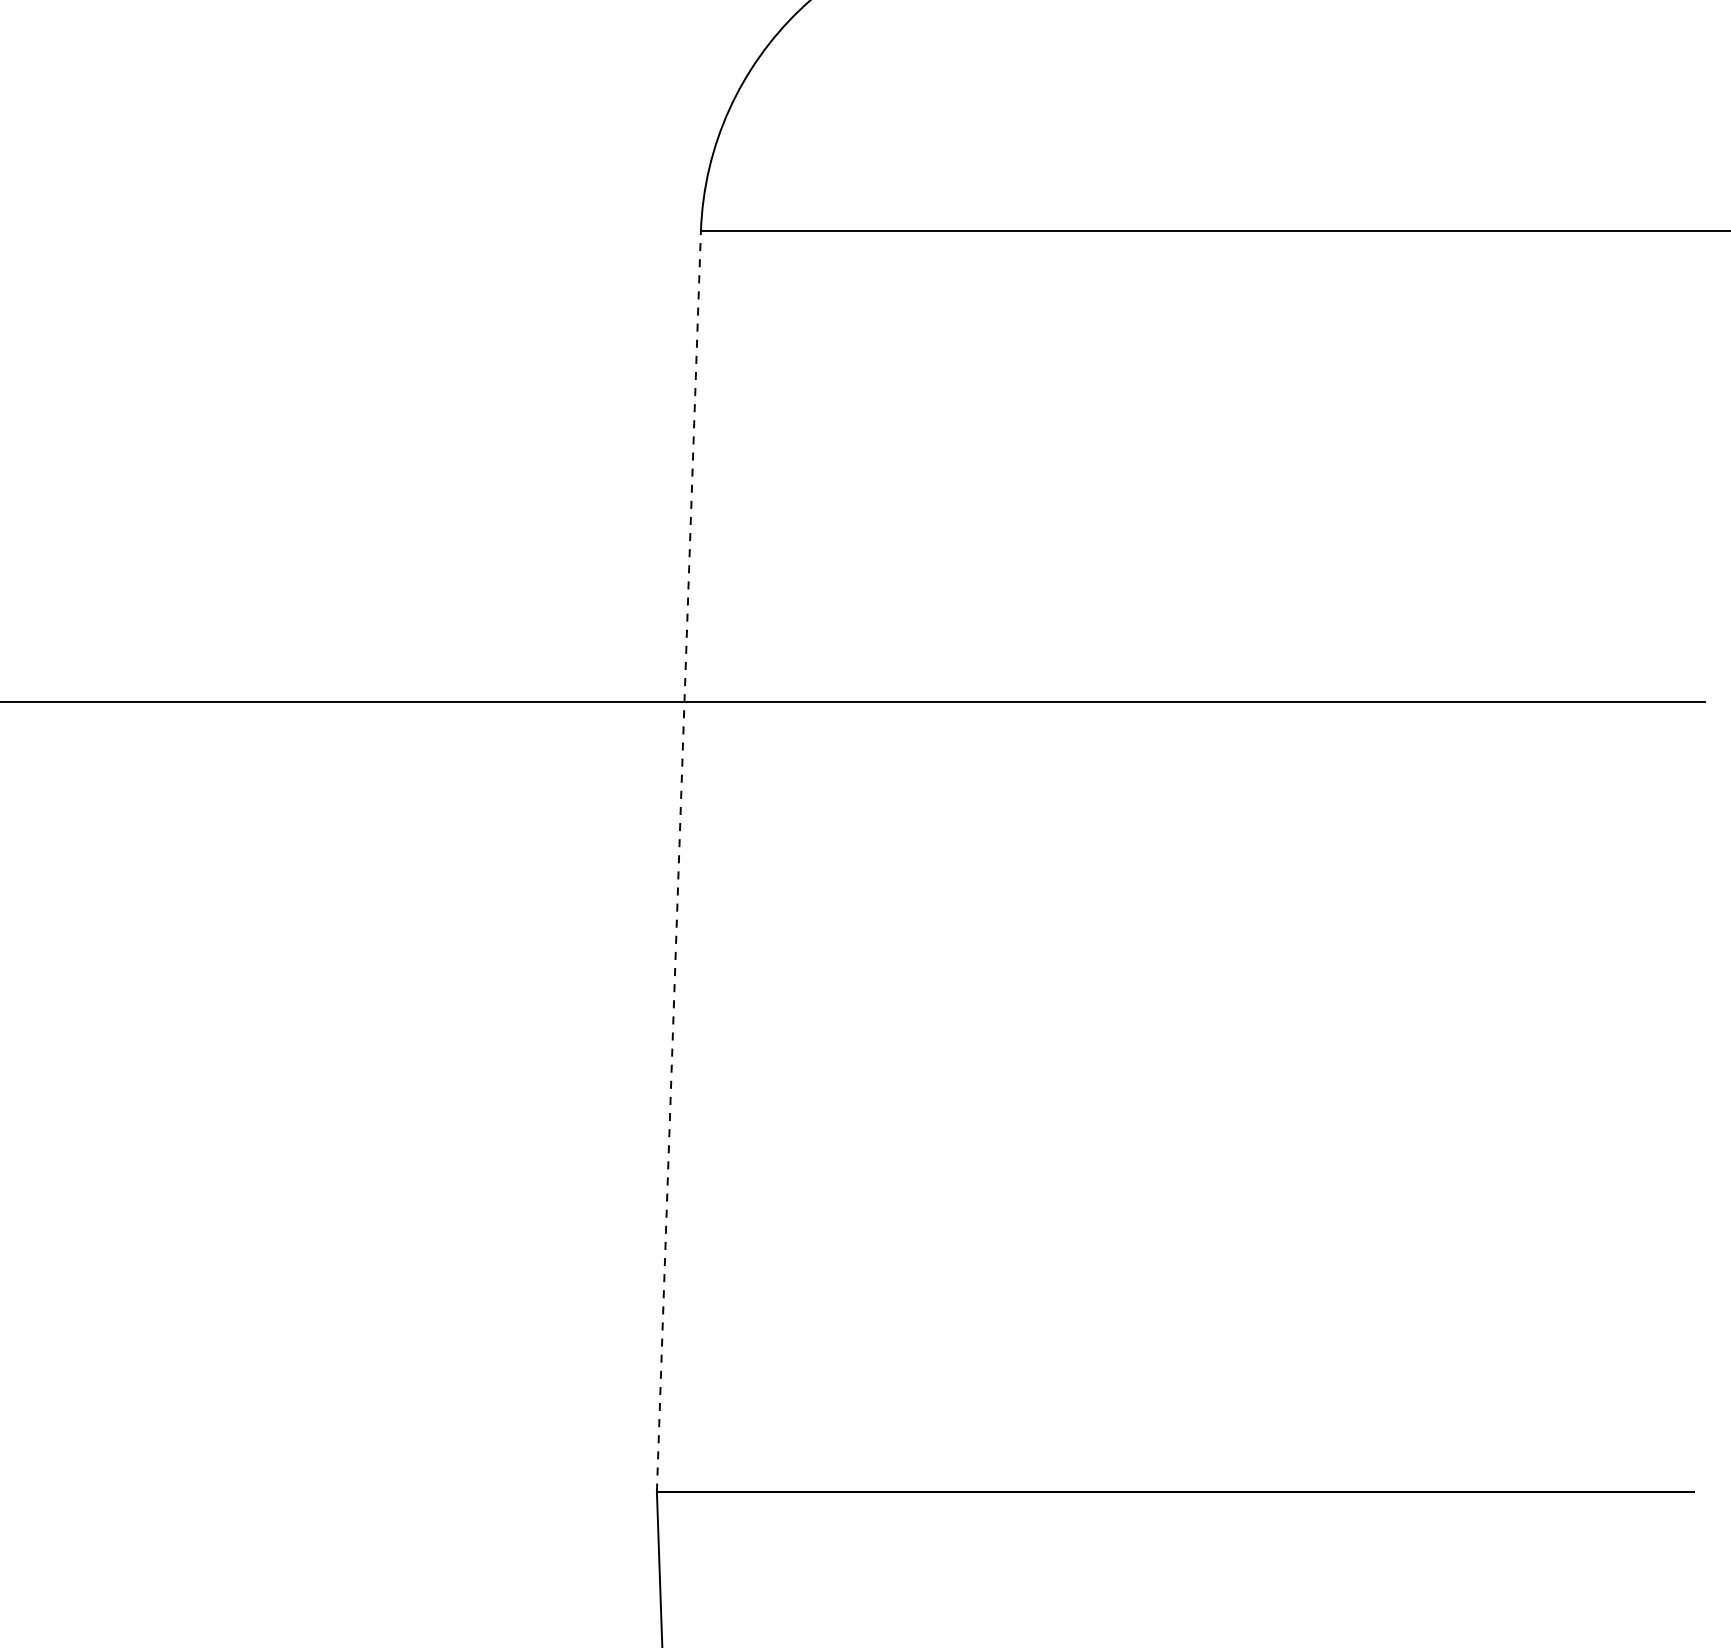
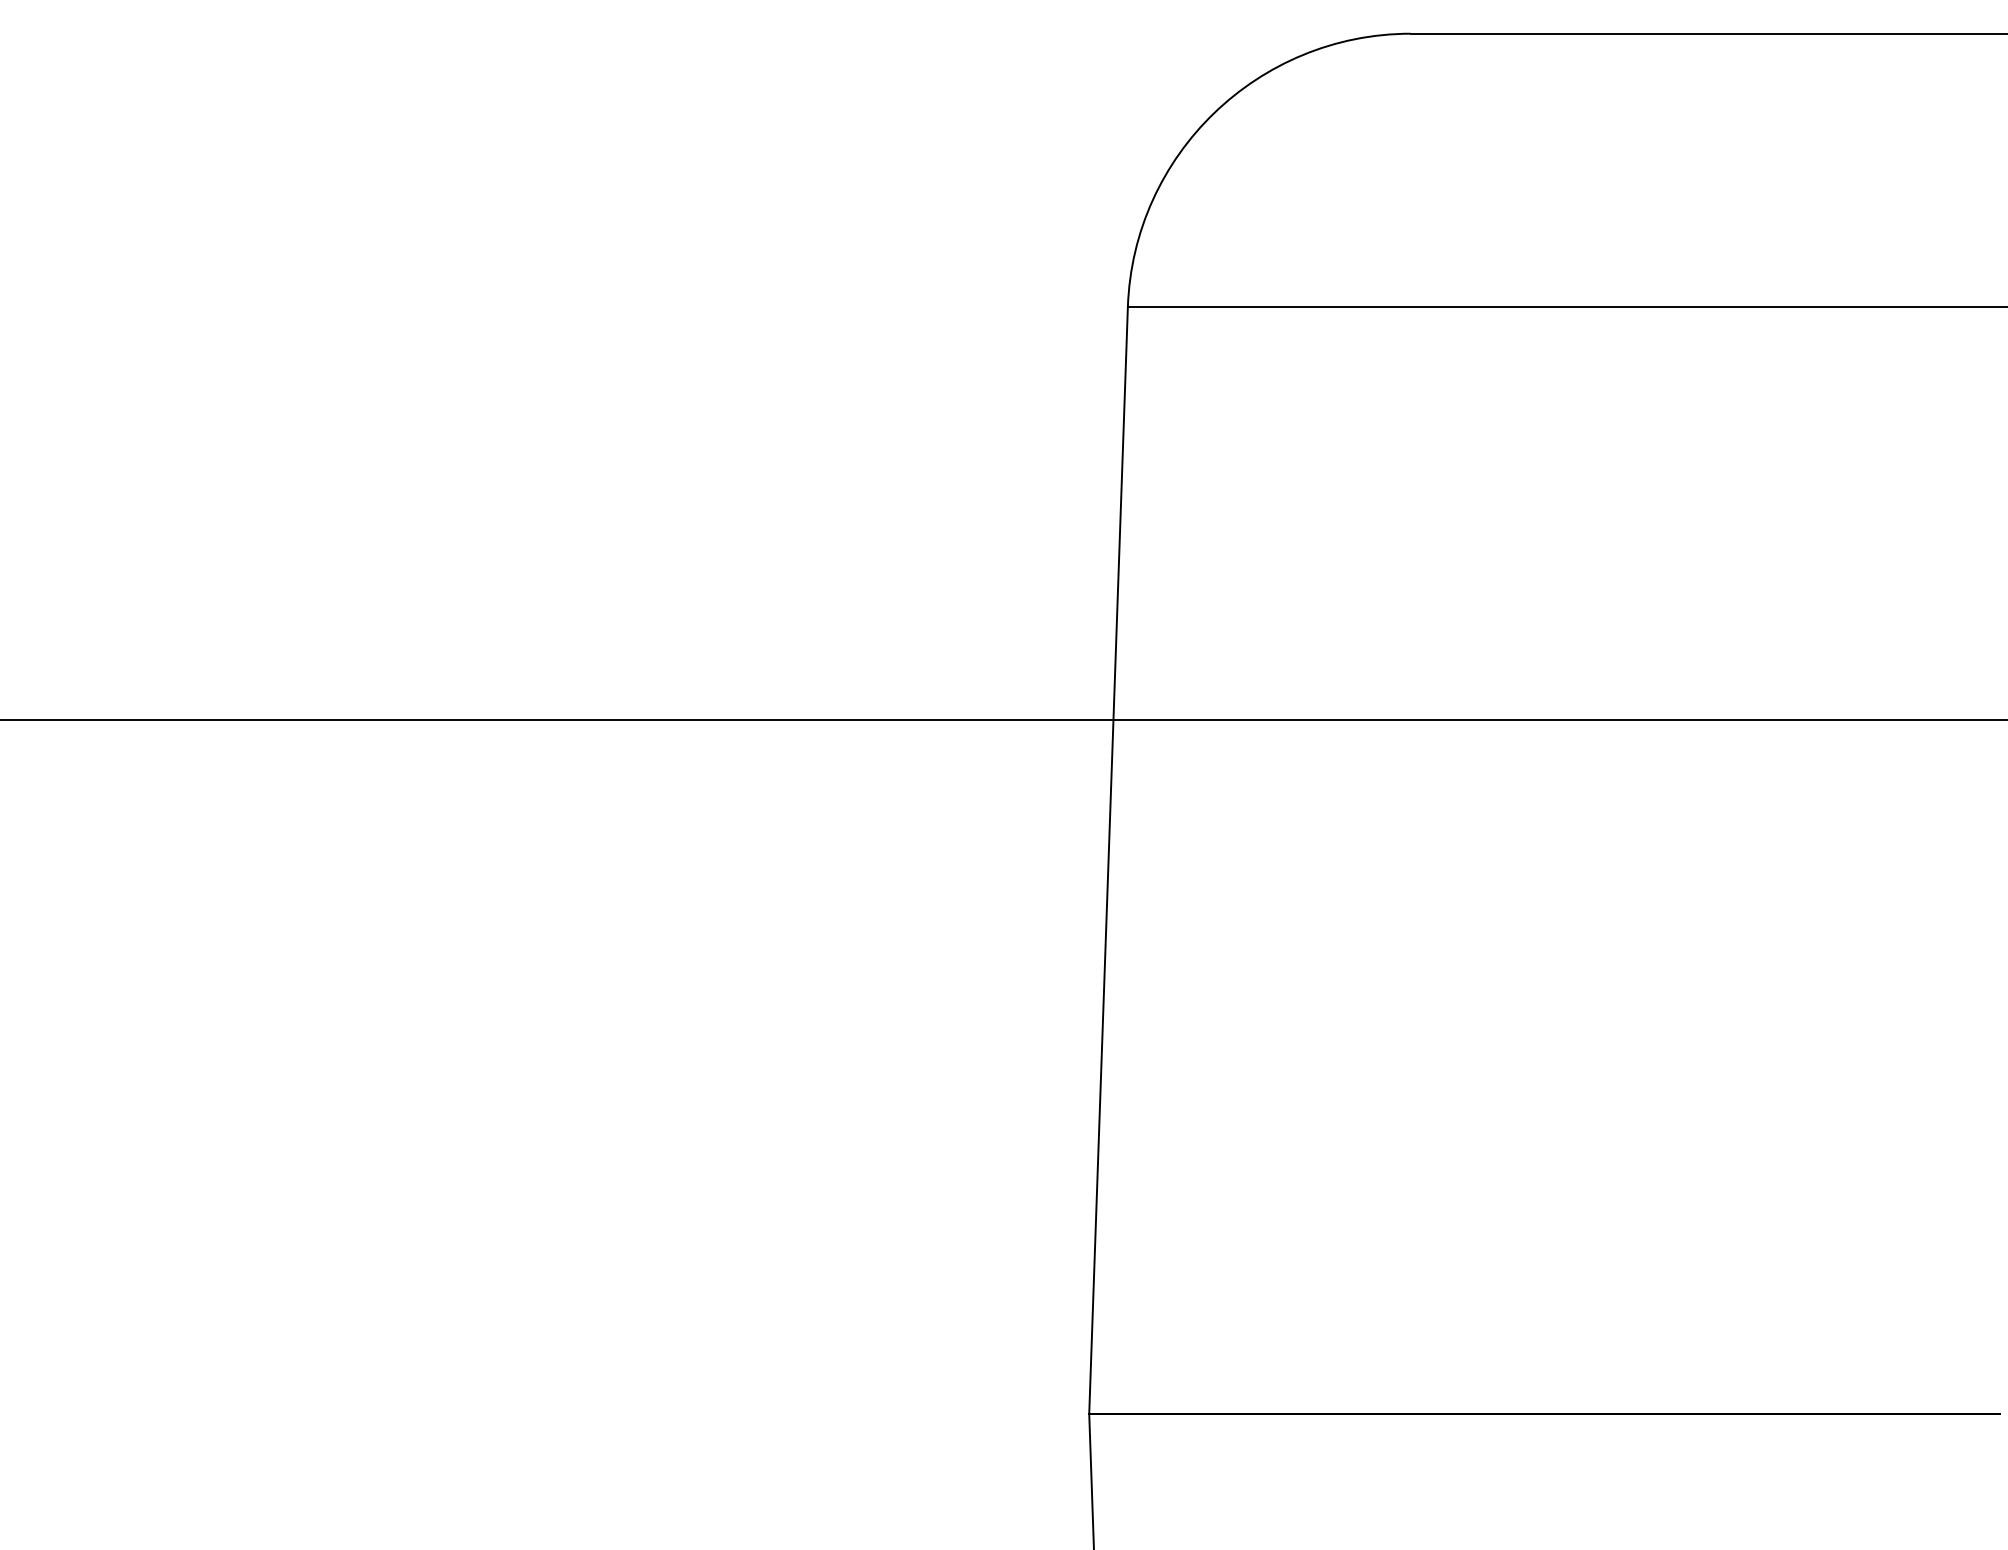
line: (678, 861) -> (1108, 860), dashed -> solid

